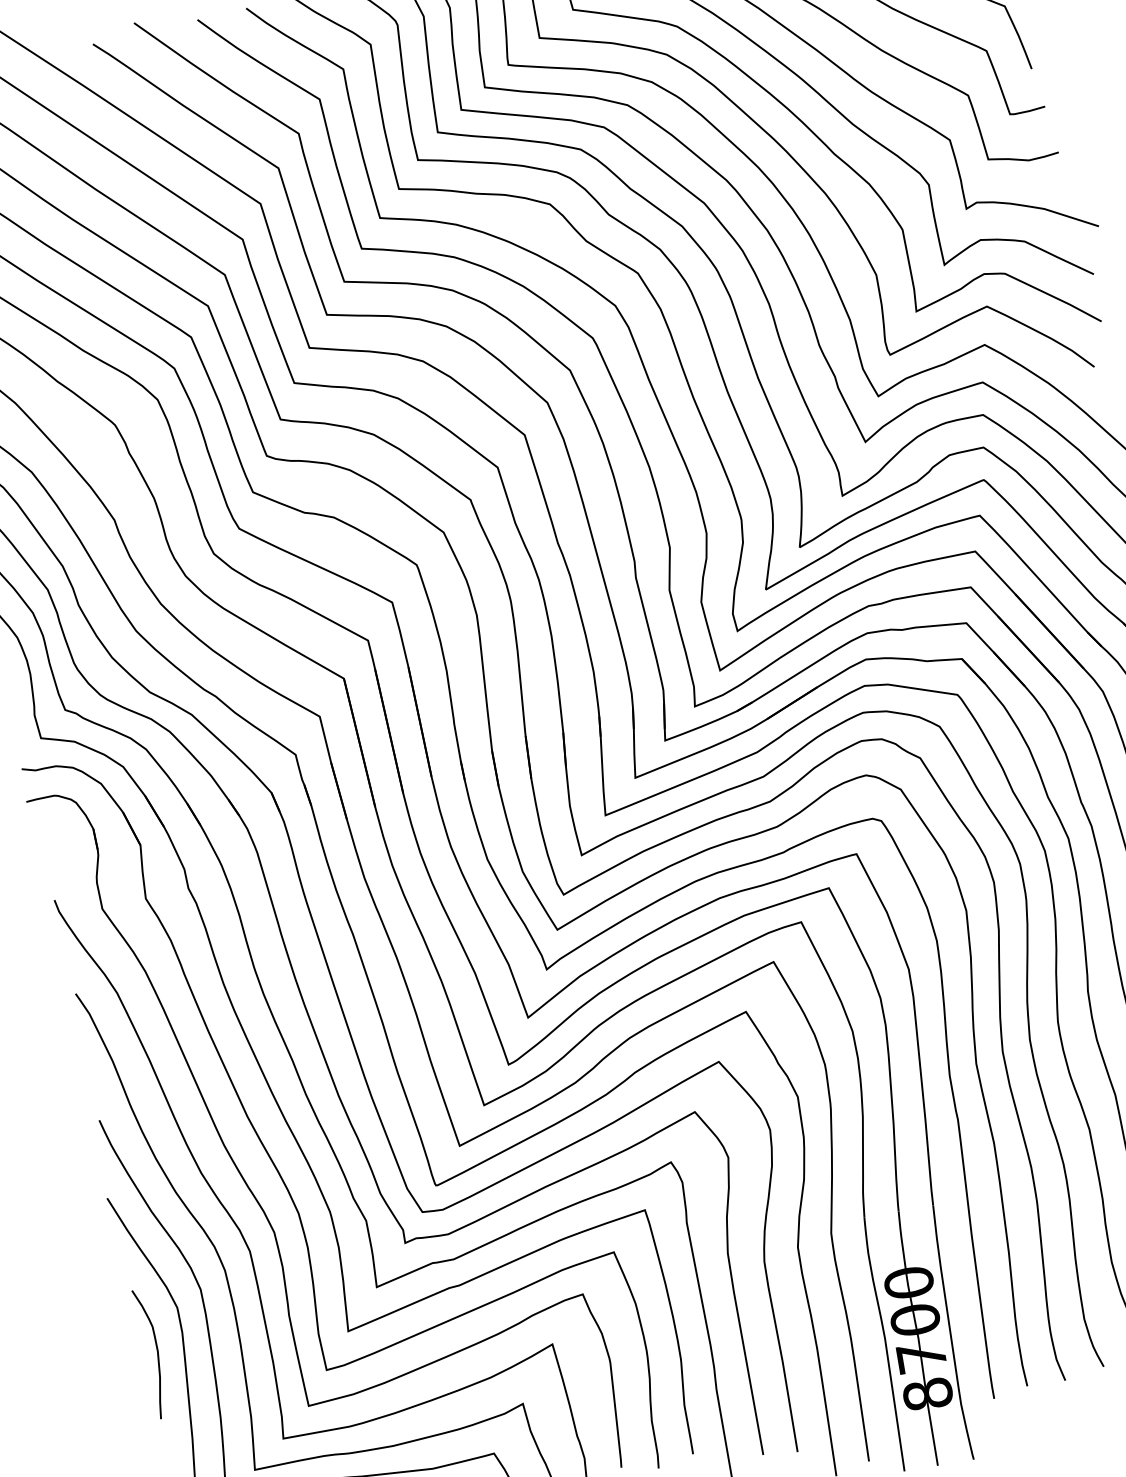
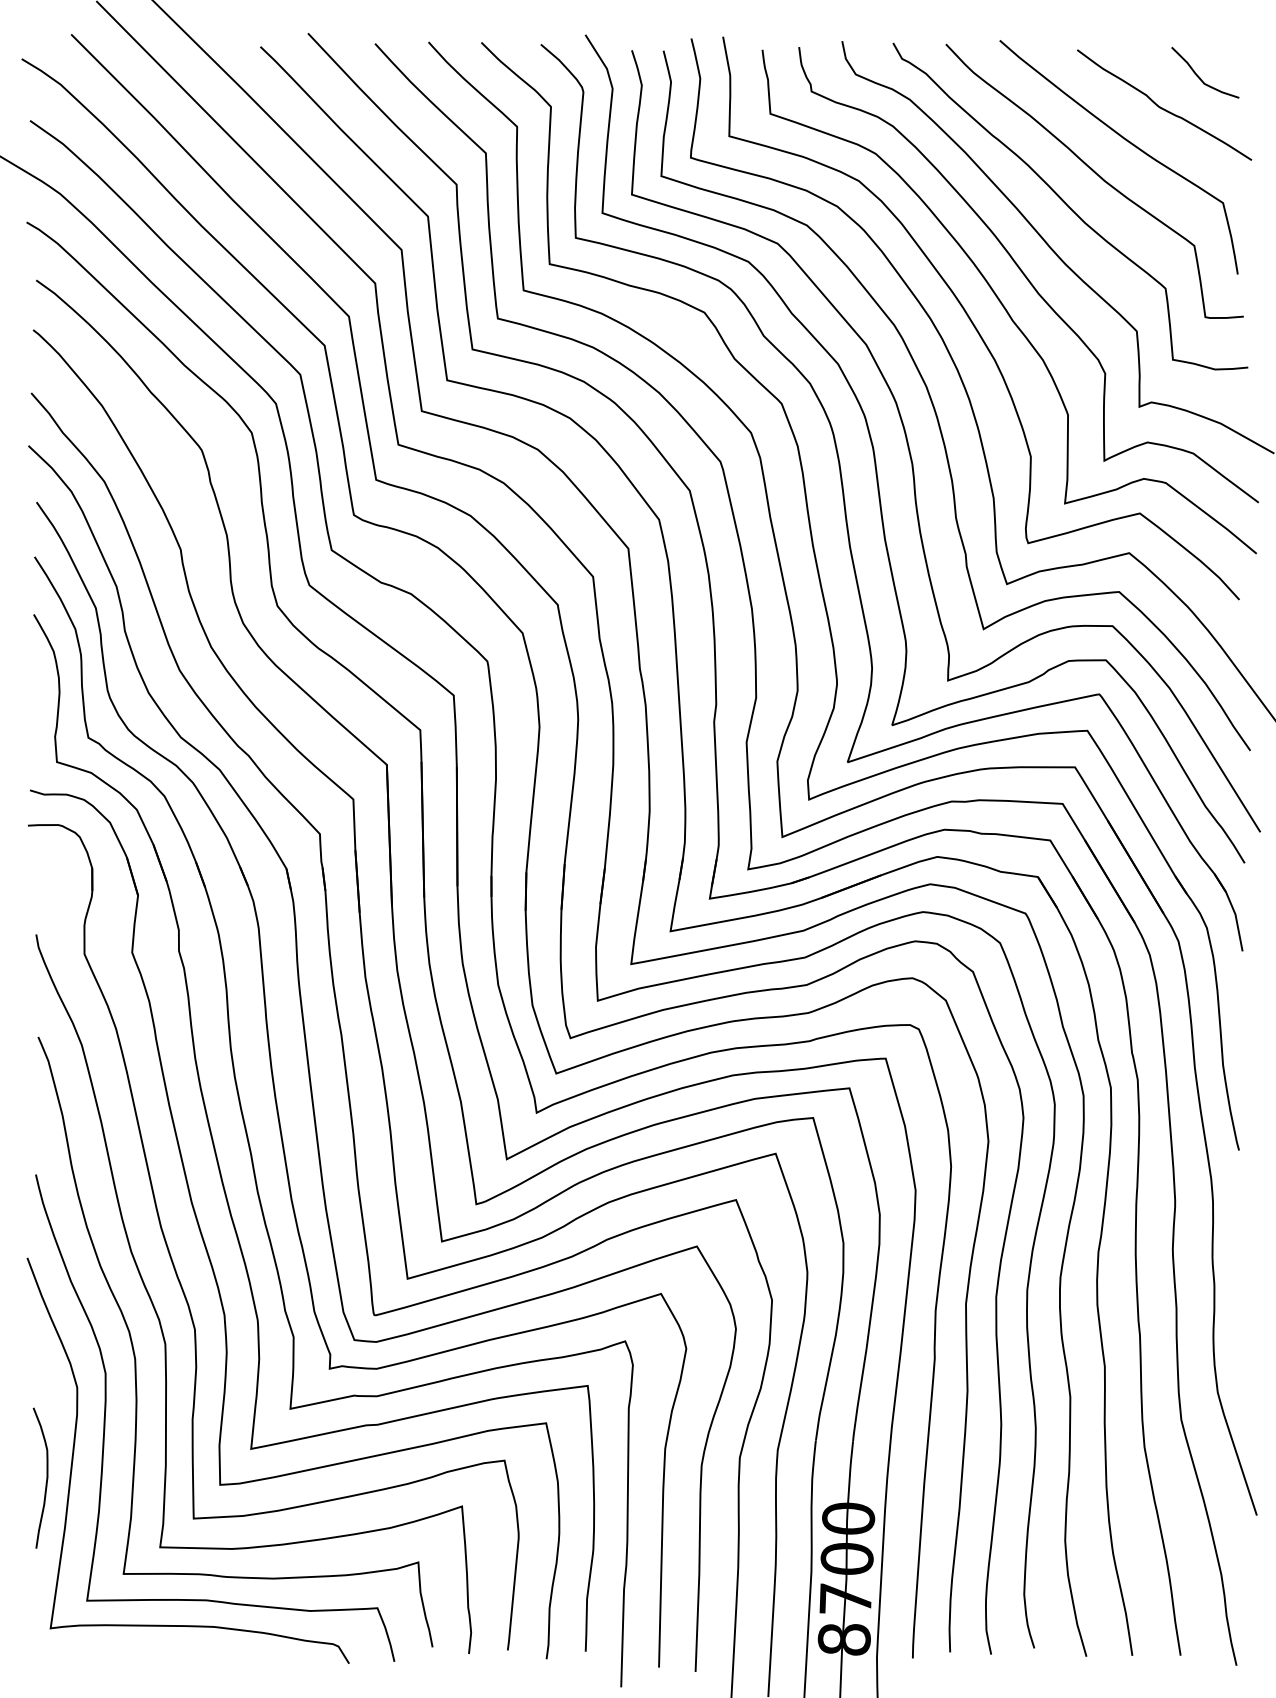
curve: (157, 1352) -> (46, 1477), moved

